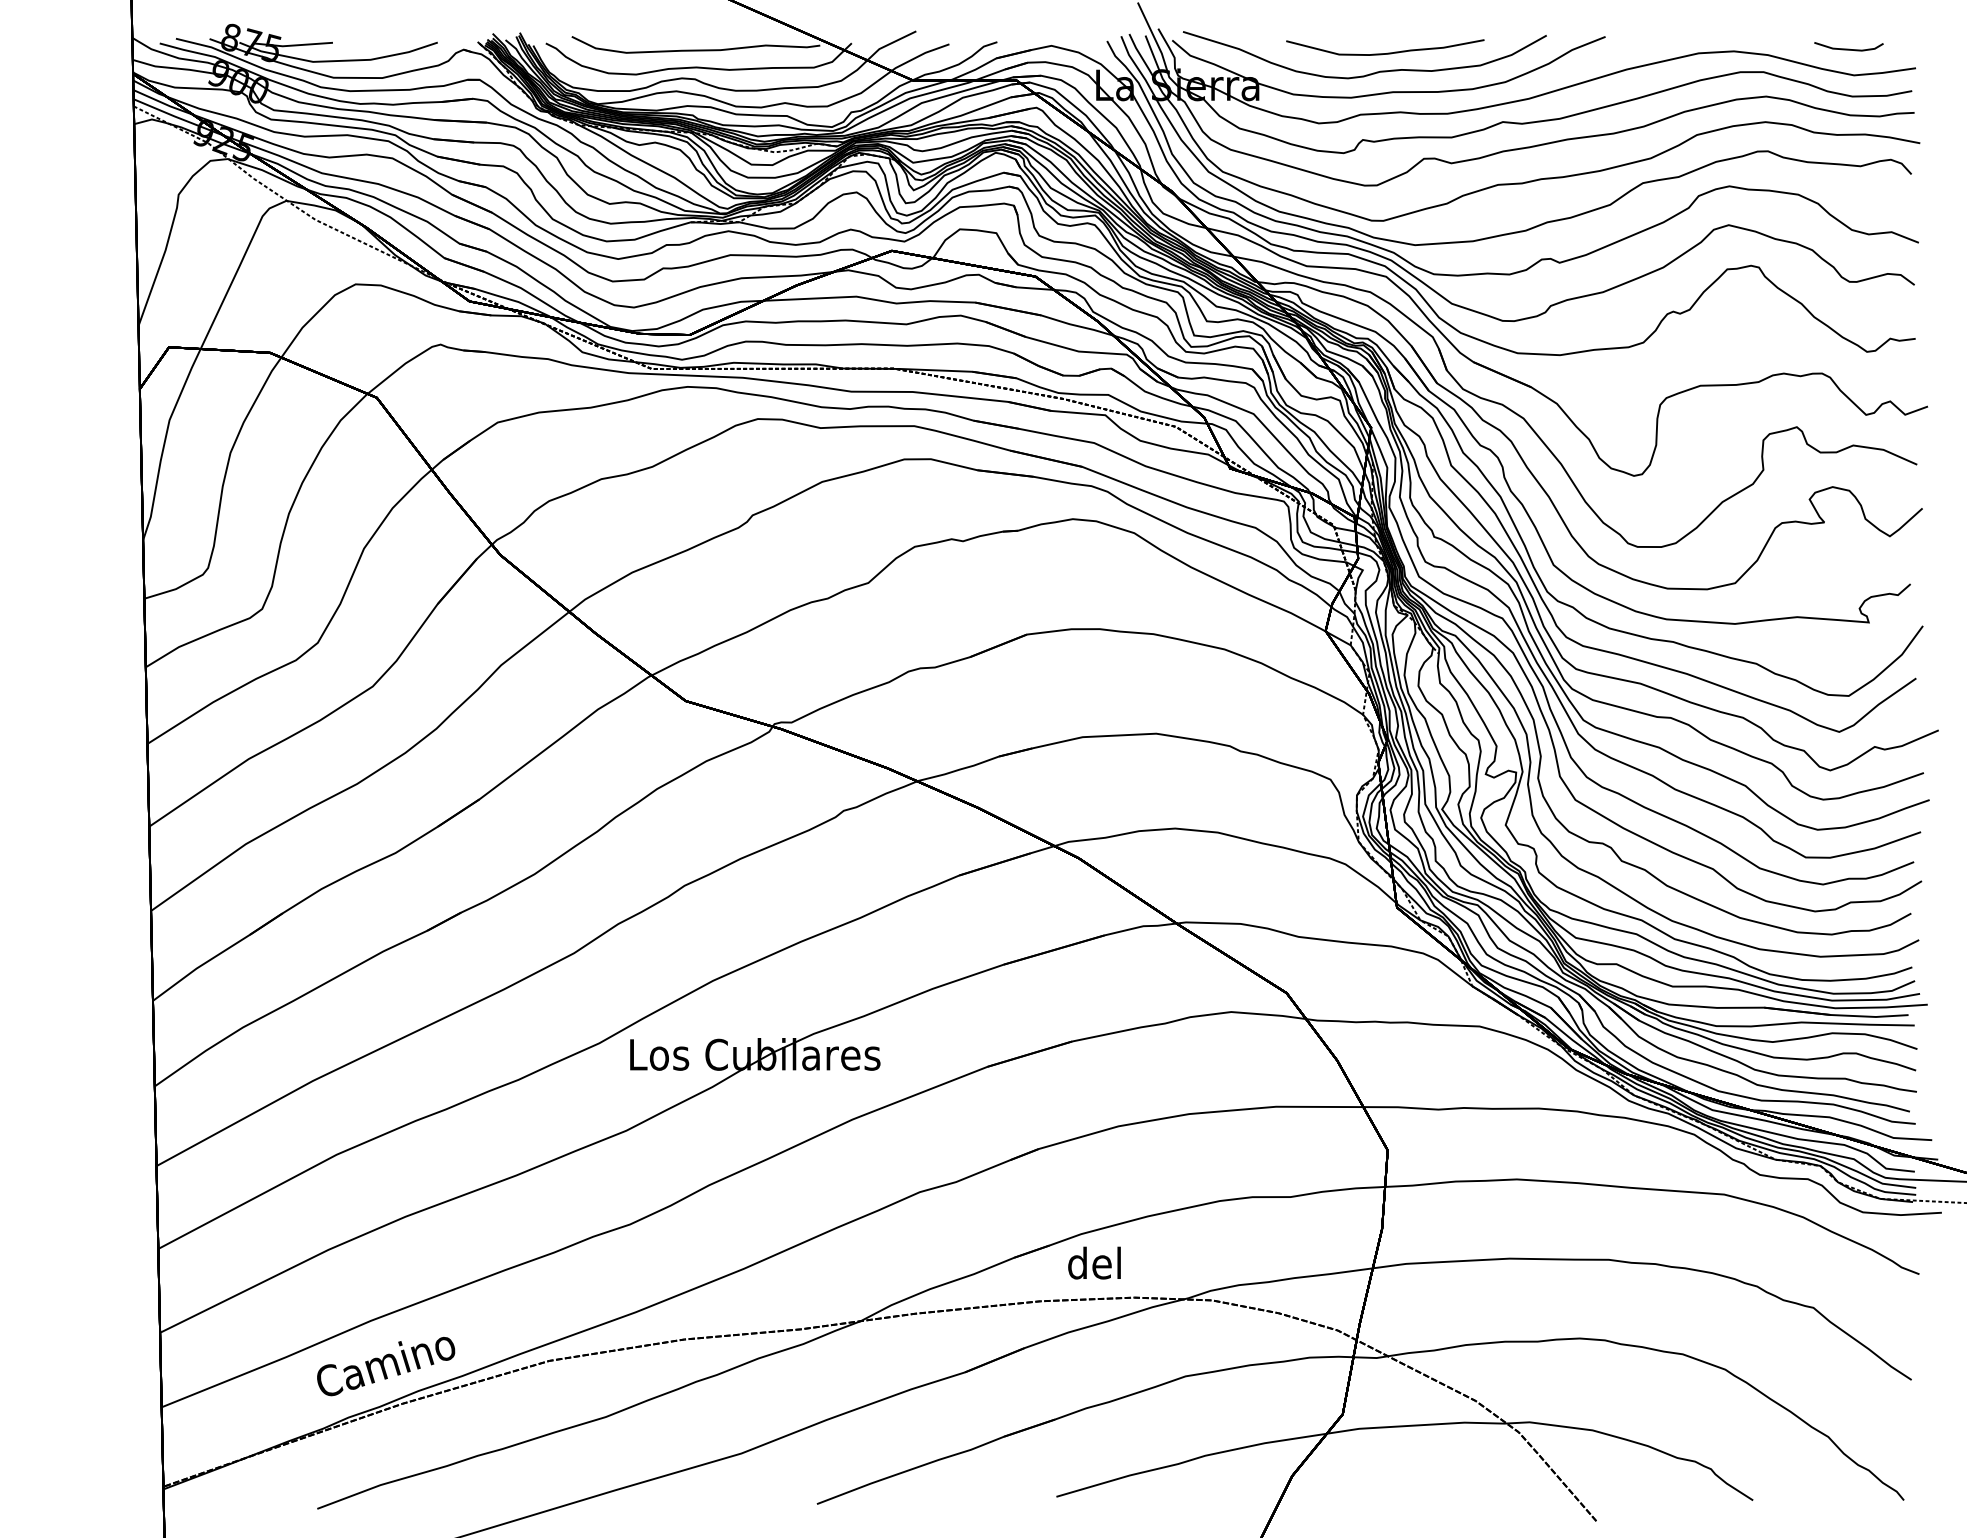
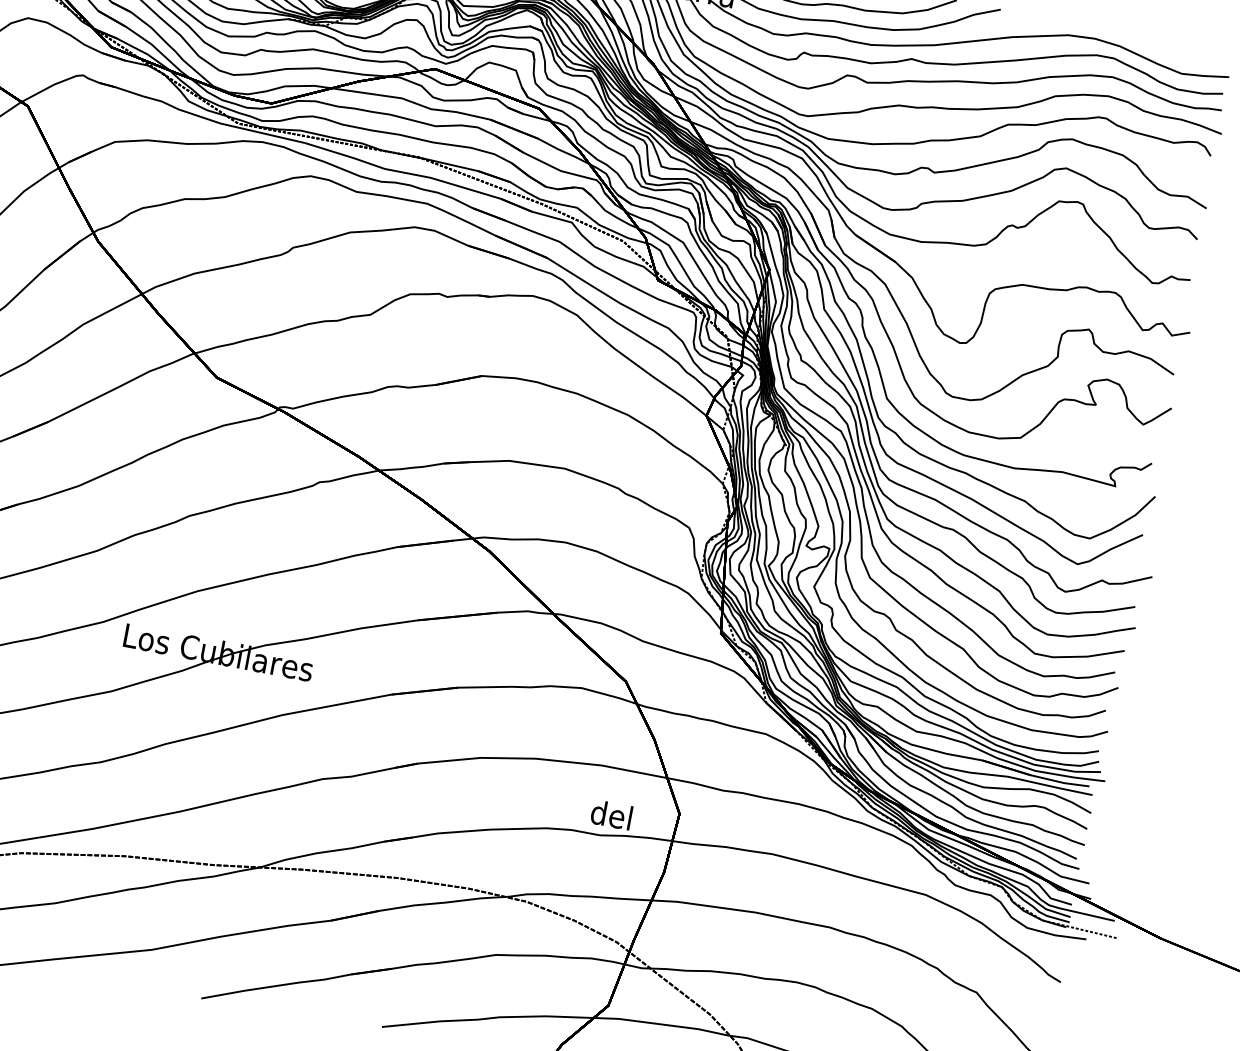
line: (1848, 48) -> (1181, 52), removed
text: (1094, 1262) -> (611, 814), moved

